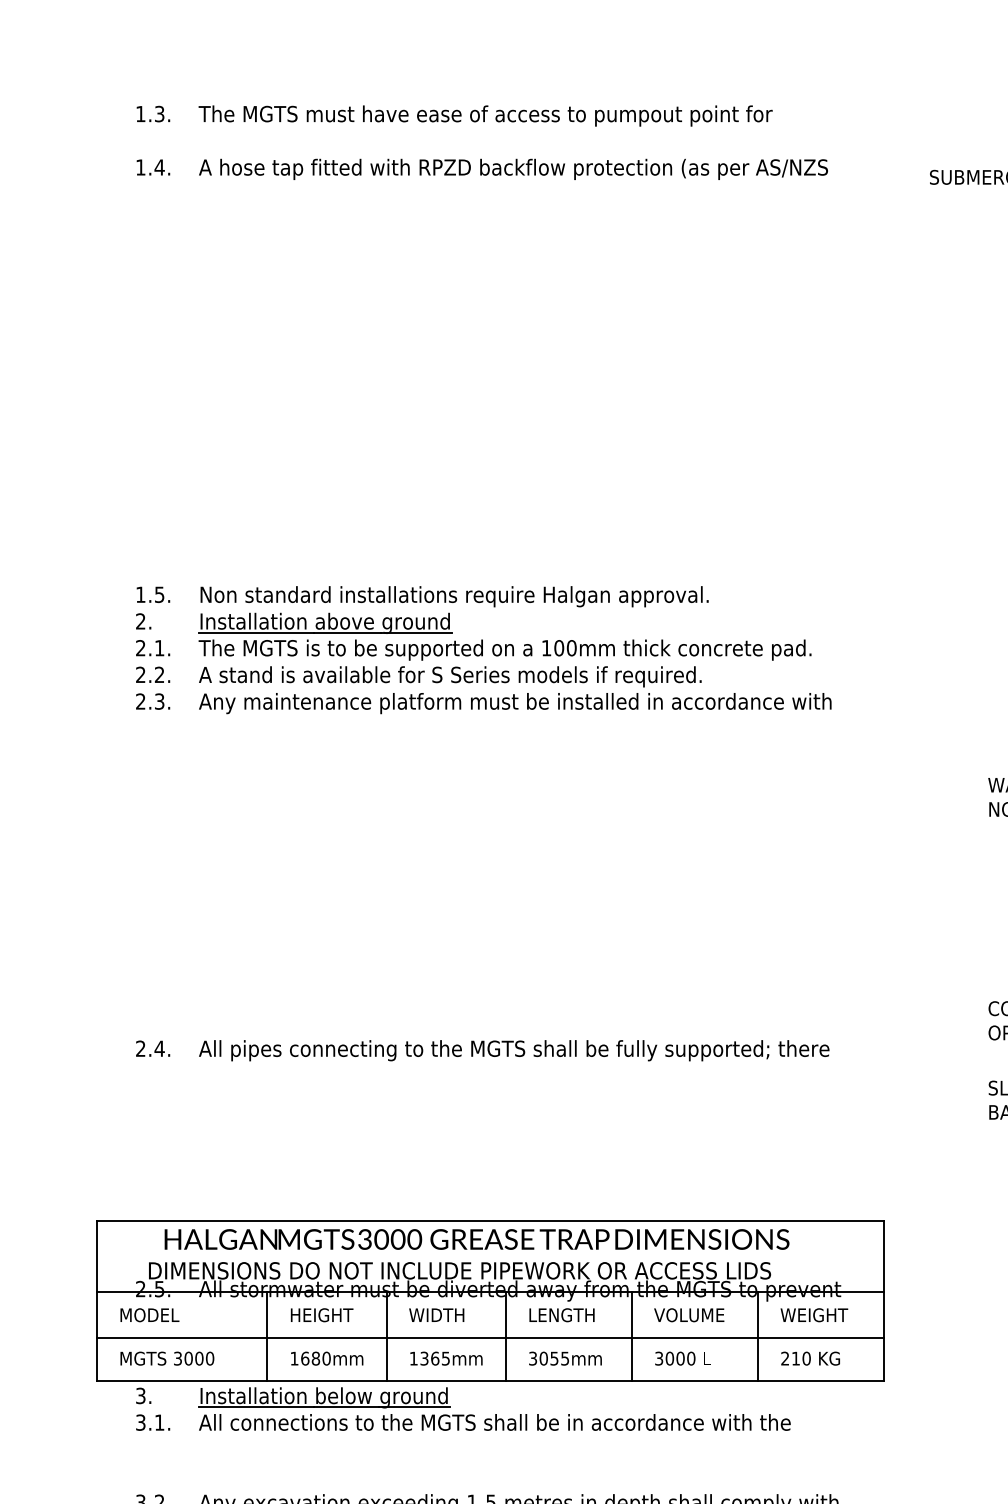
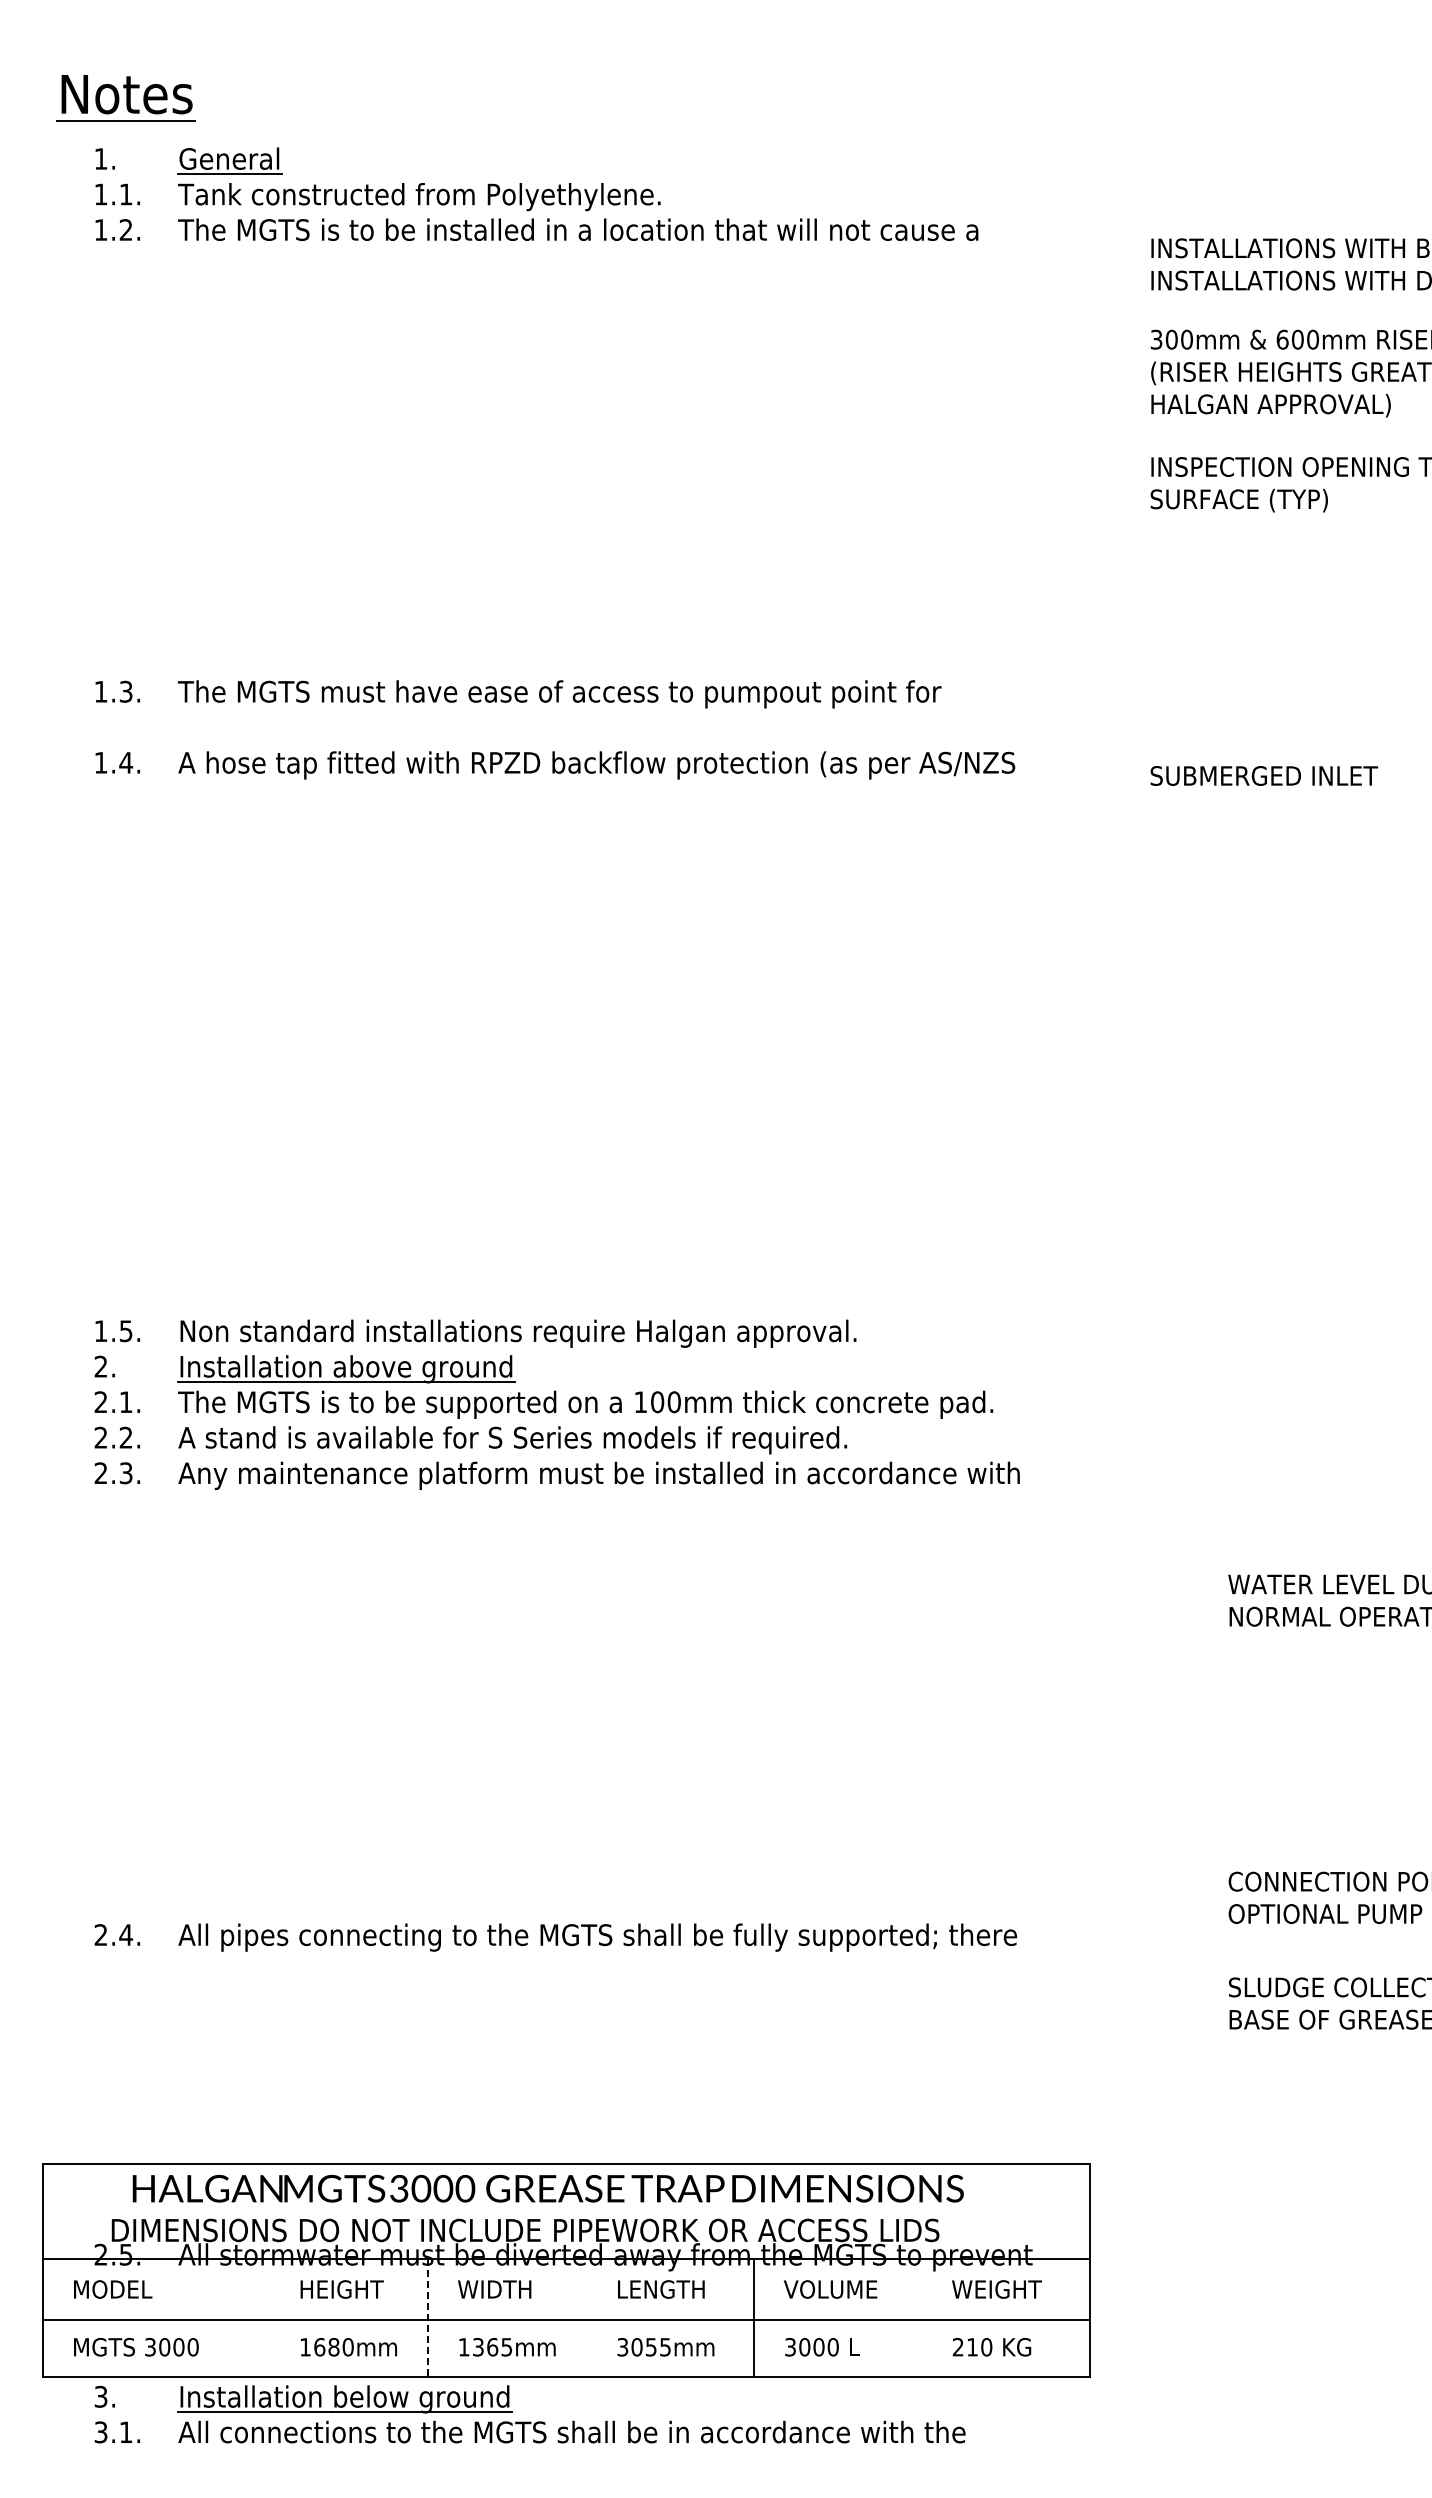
line: (267, 1337) -> (269, 2318), removed
line: (386, 1337) -> (428, 2318), solid -> dashed
line: (505, 1337) -> (586, 2318), removed
line: (758, 1337) -> (922, 2318), removed

